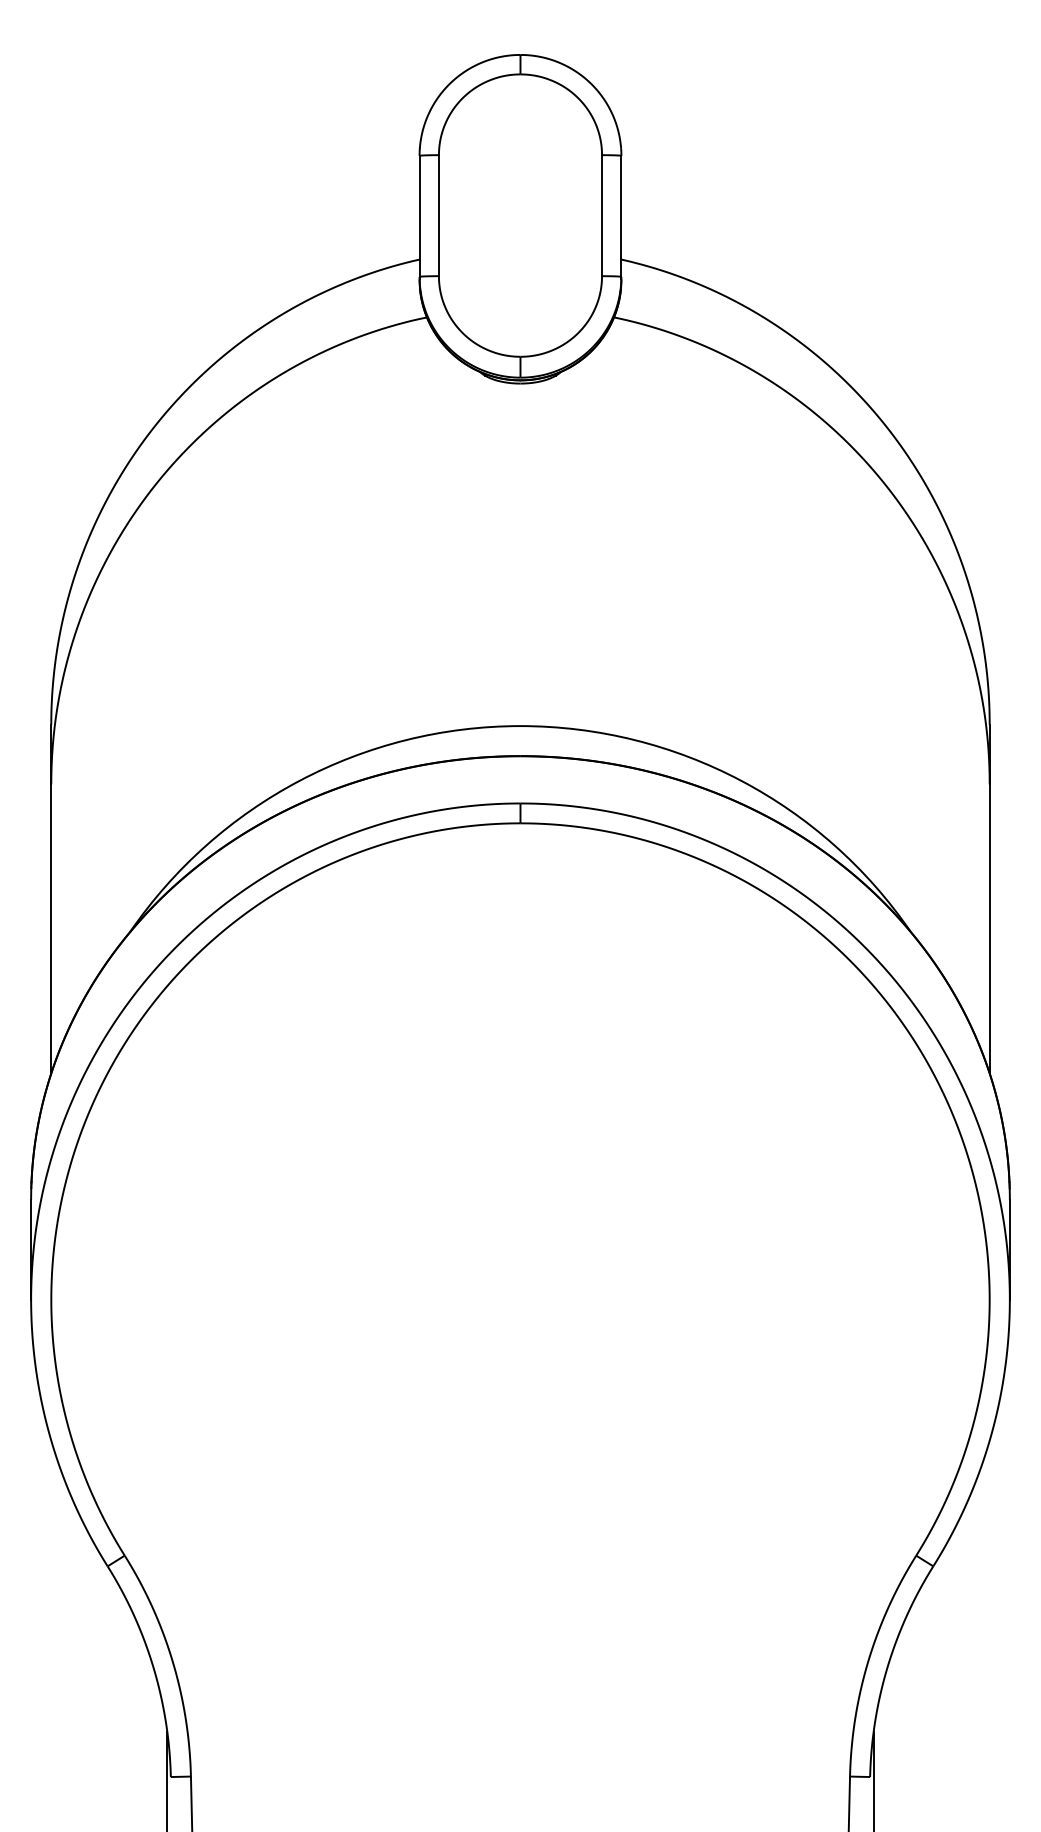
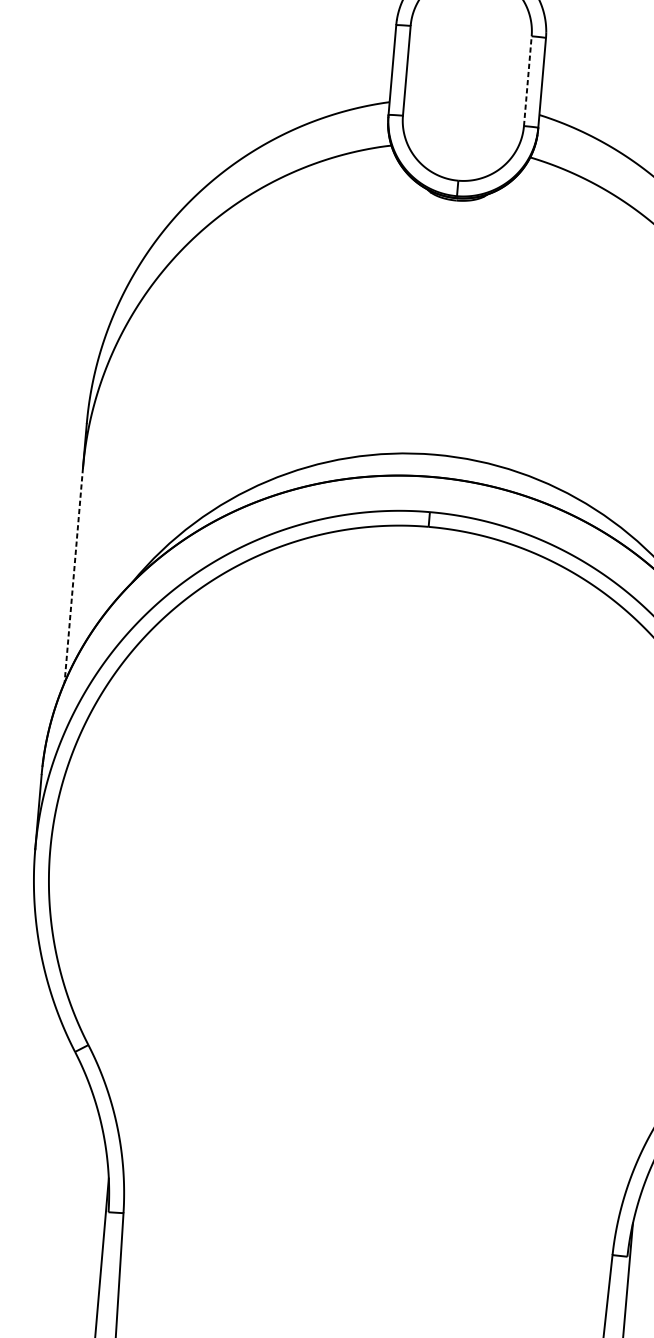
line: (602, 215) -> (528, 81), solid -> dashed
line: (51, 928) -> (73, 575), solid -> dashed

